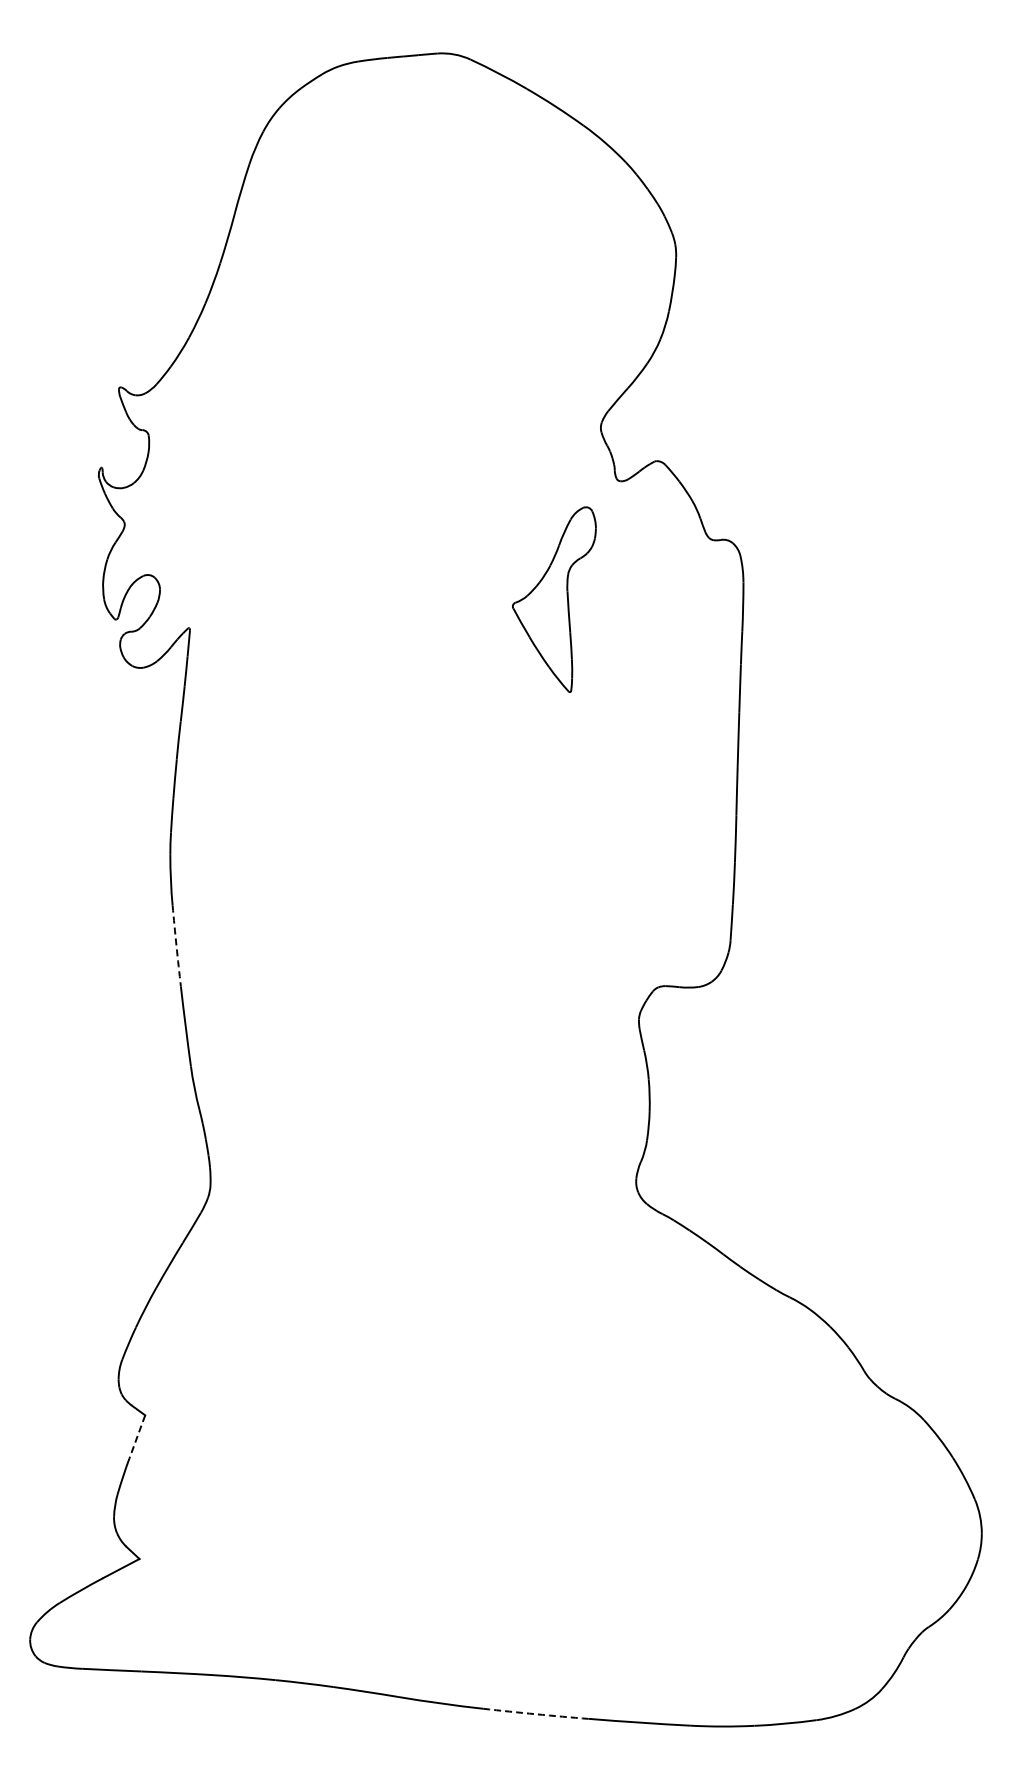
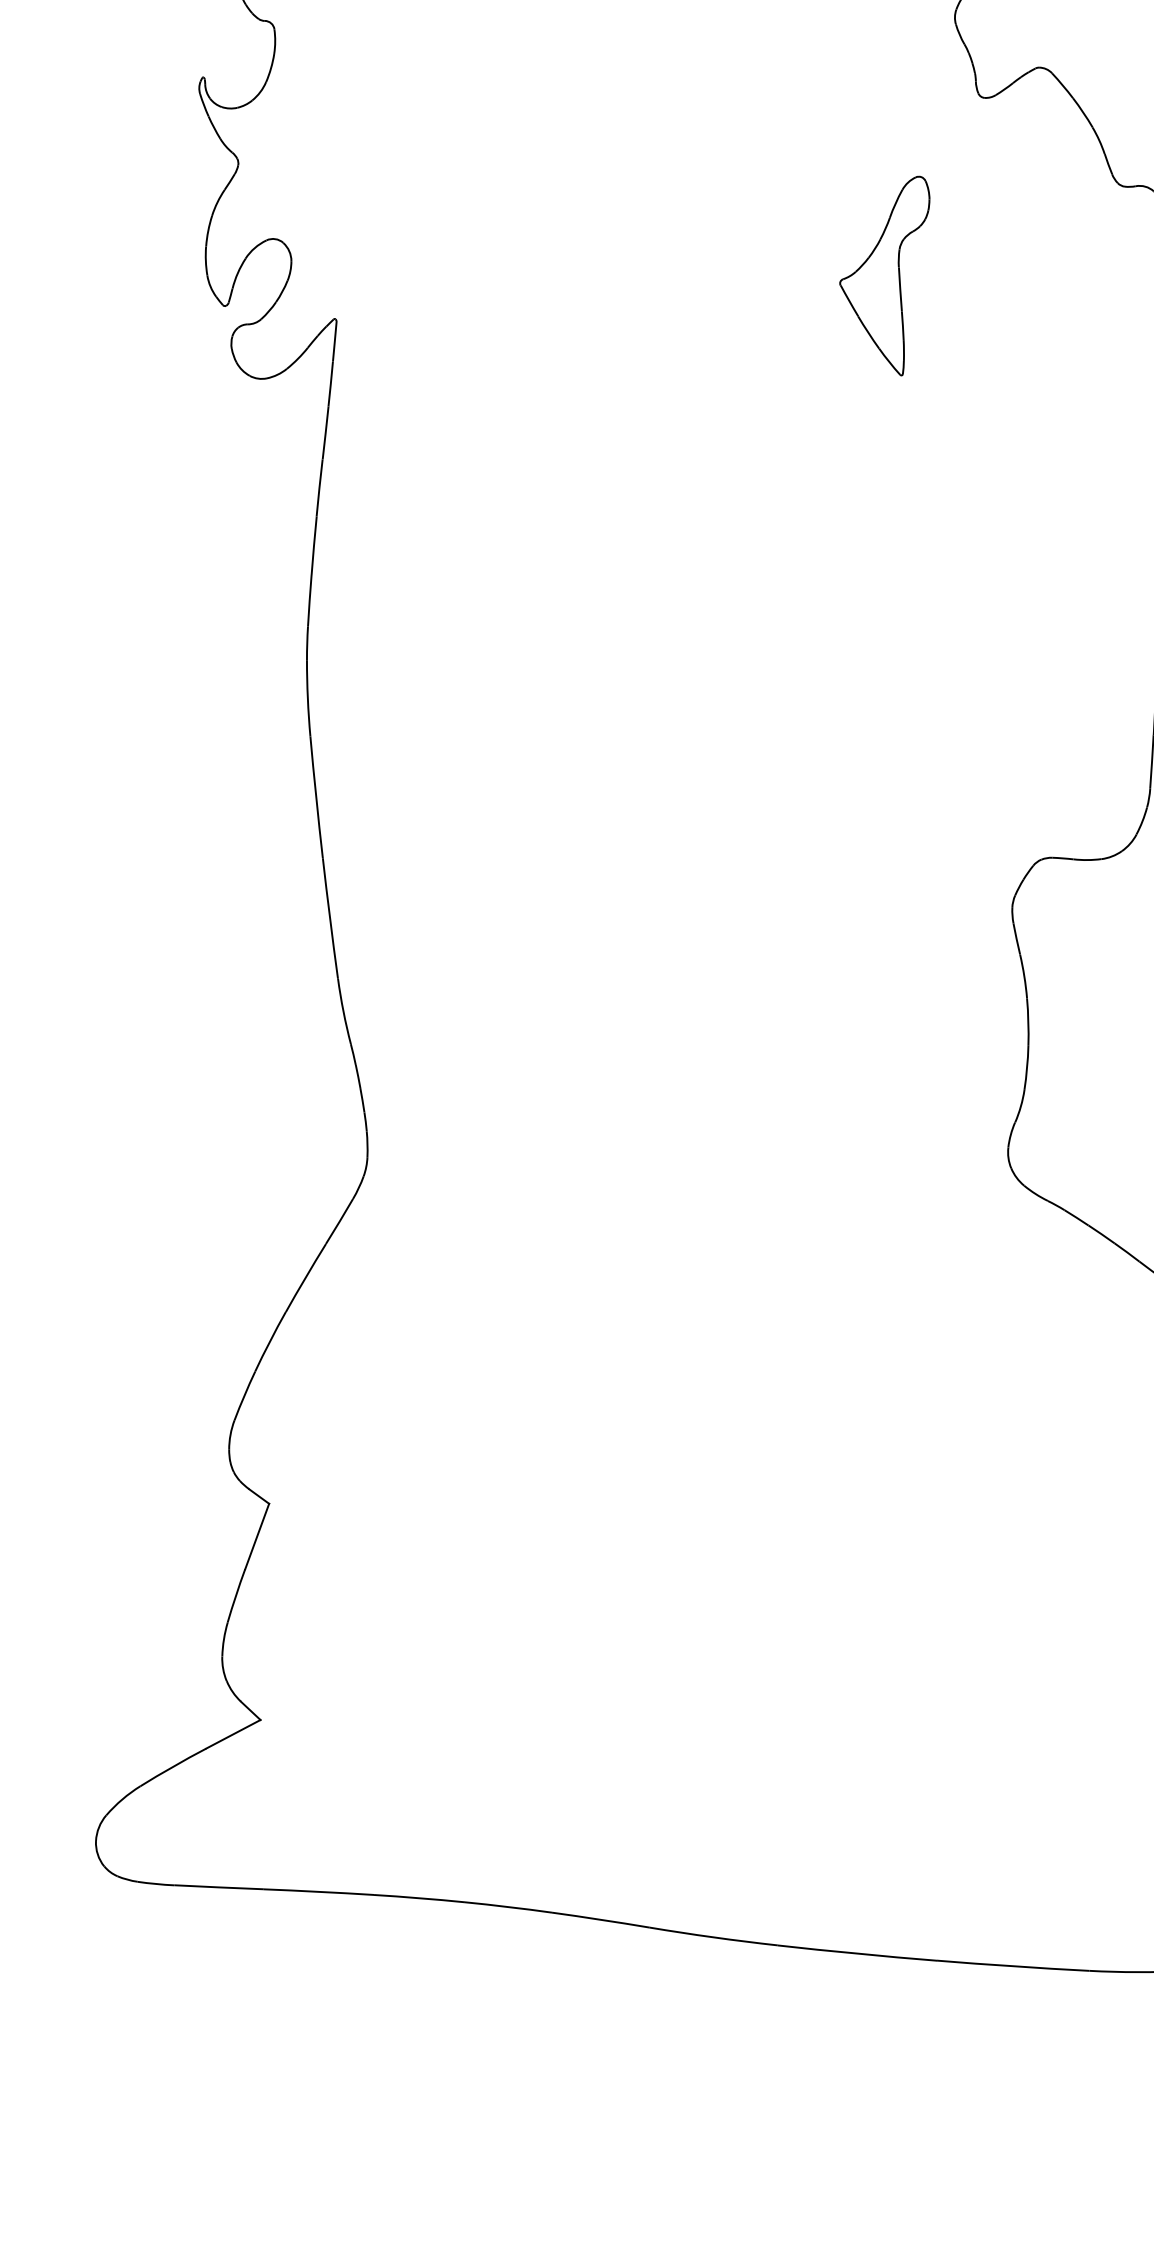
part: (553, 599) -> (883, 275), size x0.71
arc: (176, 946) -> (316, 798), dashed -> solid
line: (137, 1437) -> (257, 1537), dashed -> solid
arc: (536, 1714) -> (858, 1954), dashed -> solid

